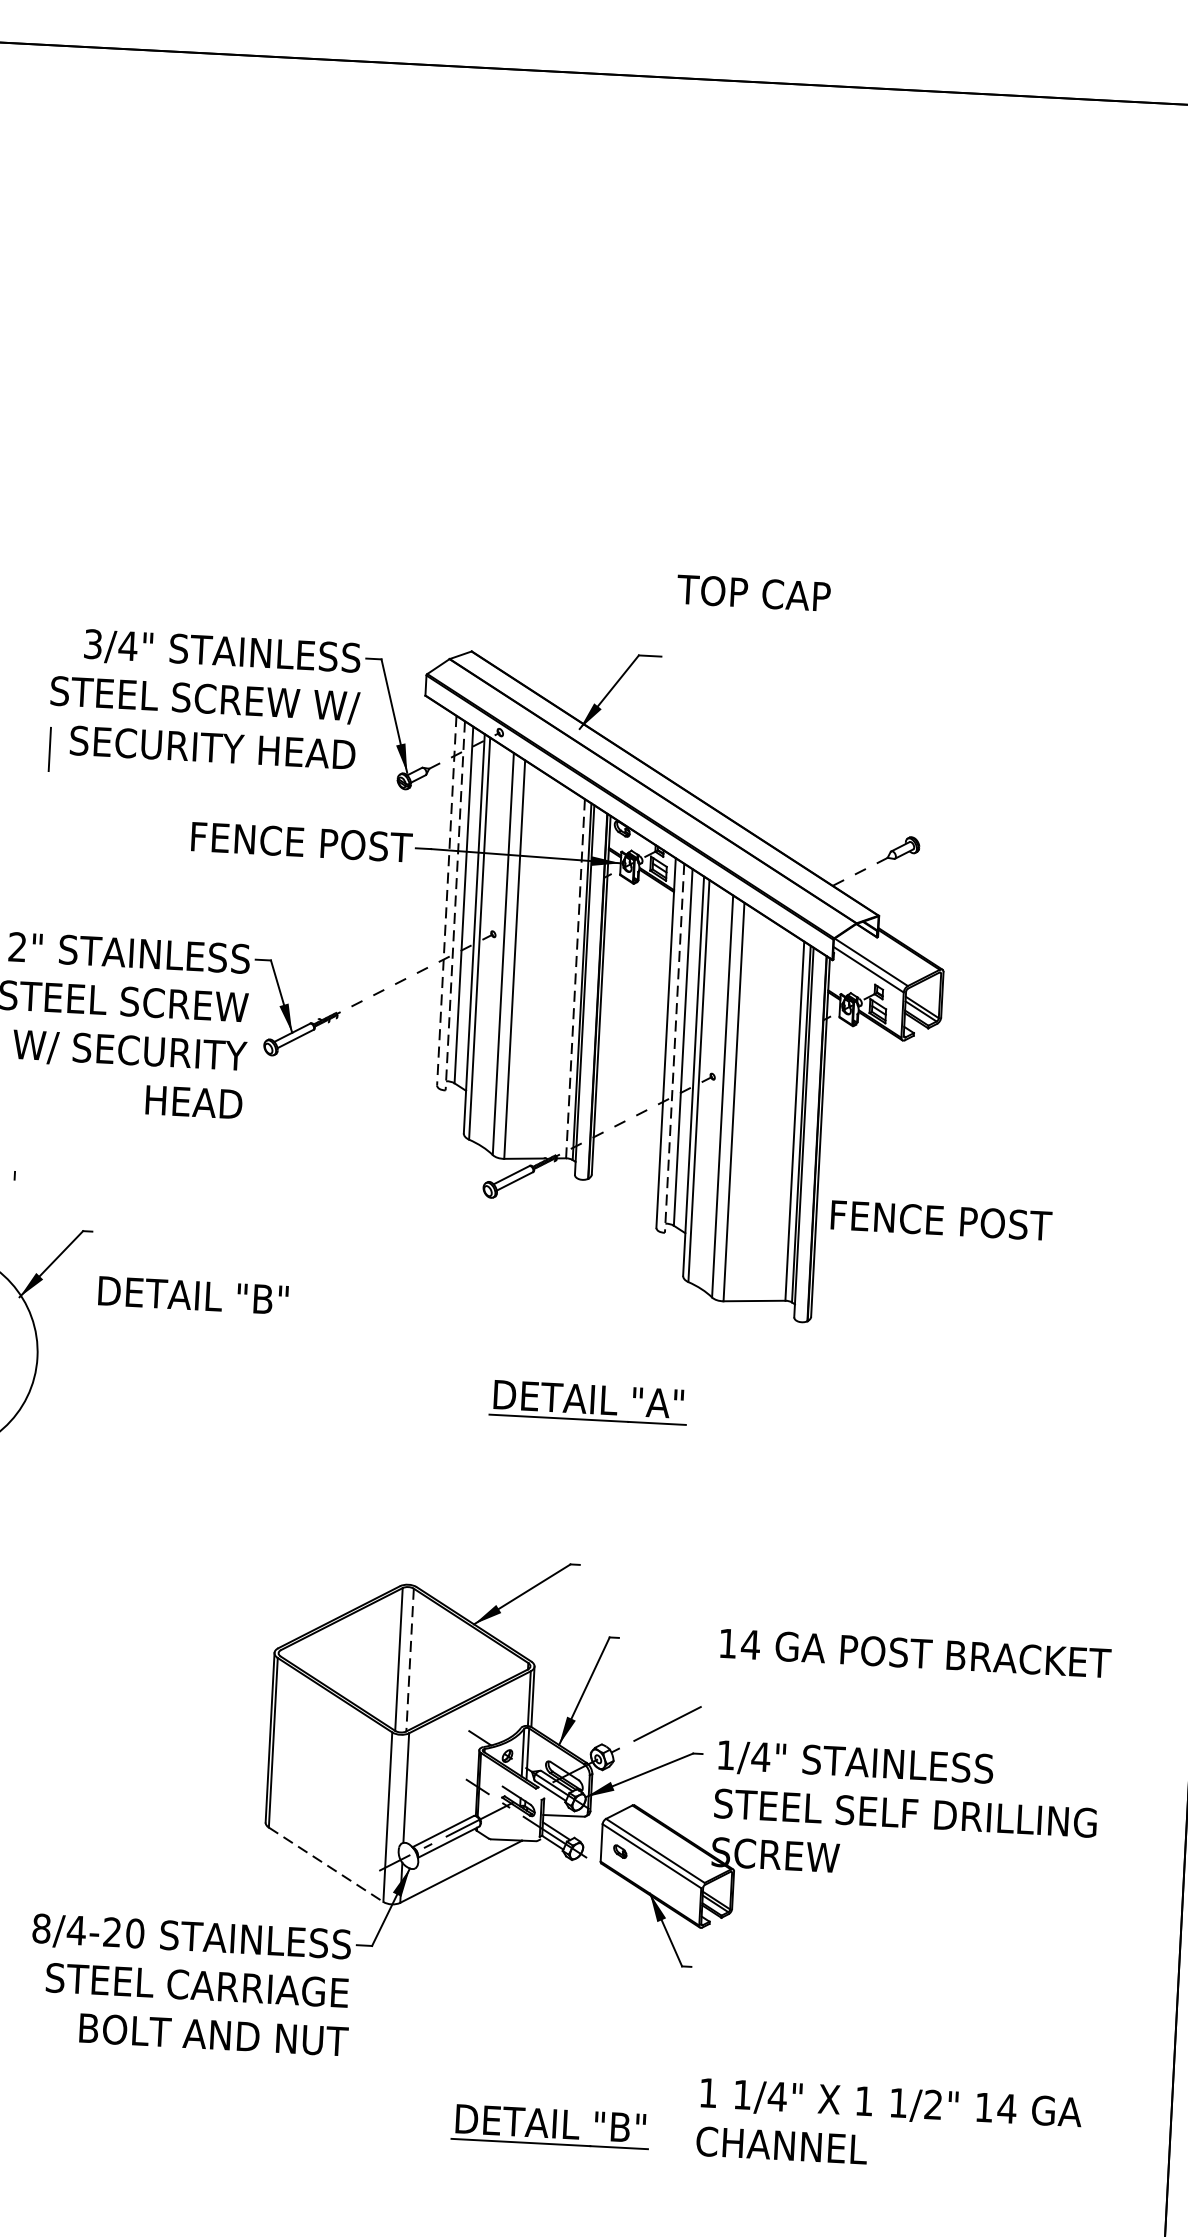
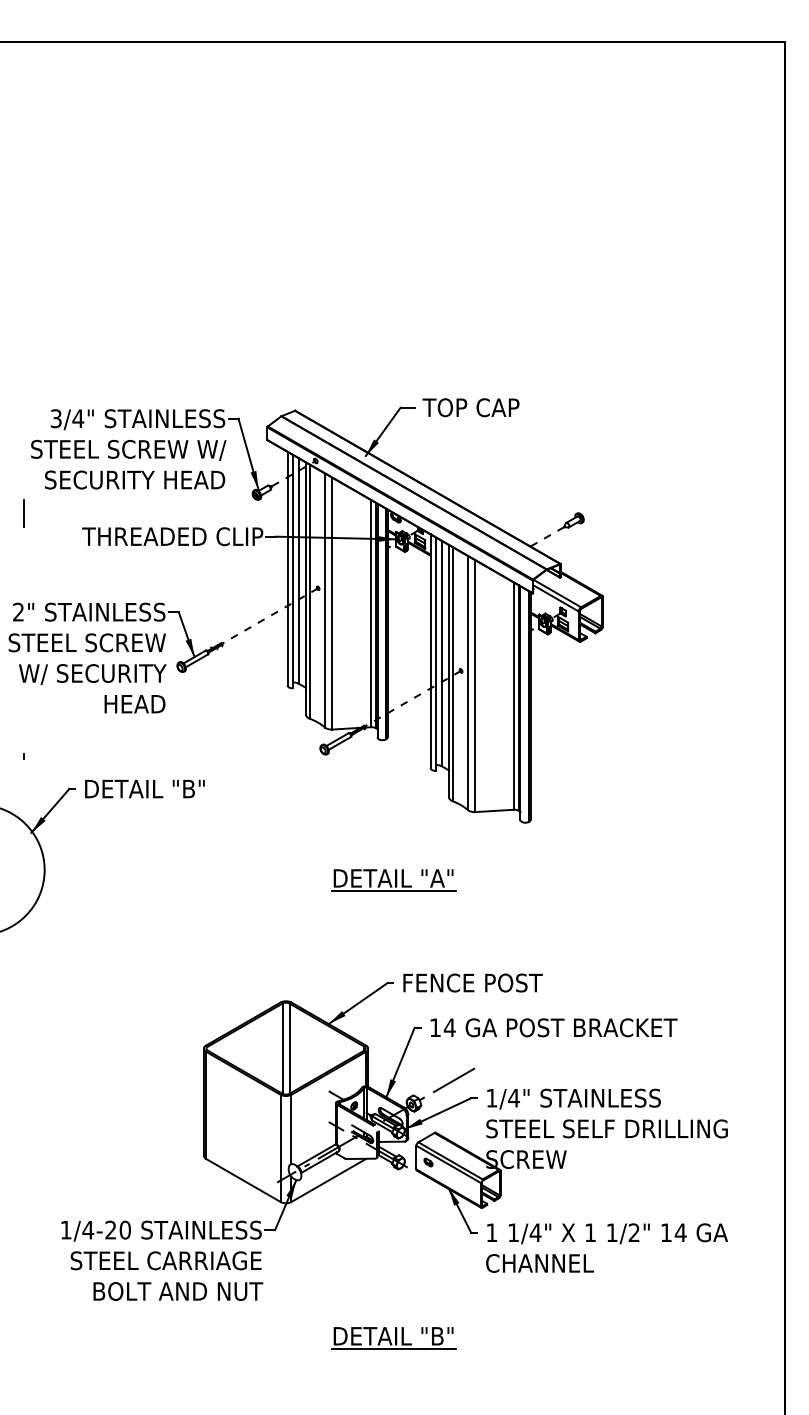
text: (752, 592) -> (470, 407), moved
line: (48, 749) -> (23, 513), moved
text: (268, 840) -> (173, 536), FENCE POST -> THREADED CLIP
line: (446, 900) -> (287, 568), dashed -> solid
line: (455, 905) -> (293, 571), dashed -> solid
line: (575, 980) -> (371, 614), dashed -> solid
line: (675, 1048) -> (436, 654), dashed -> solid
text: (940, 1219) -> (472, 982), moved
text: (192, 1294) -> (144, 788), moved
text: (914, 1652) -> (553, 1027), moved
line: (409, 1661) -> (289, 1049), dashed -> solid
line: (326, 1864) -> (243, 1180), dashed -> solid
text: (40, 1927) -> (65, 1229), 8/4-20 -> 1/4-20
text: (888, 2125) -> (606, 1247), moved

